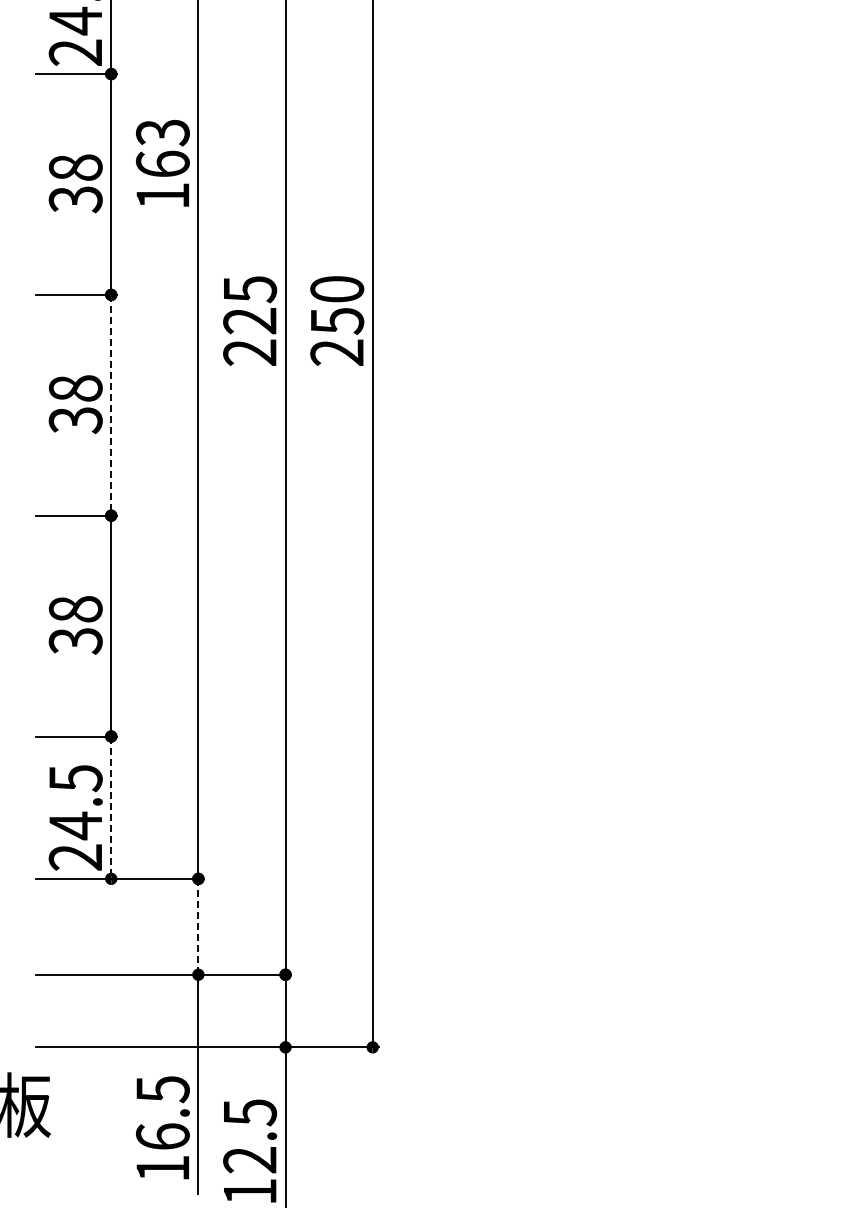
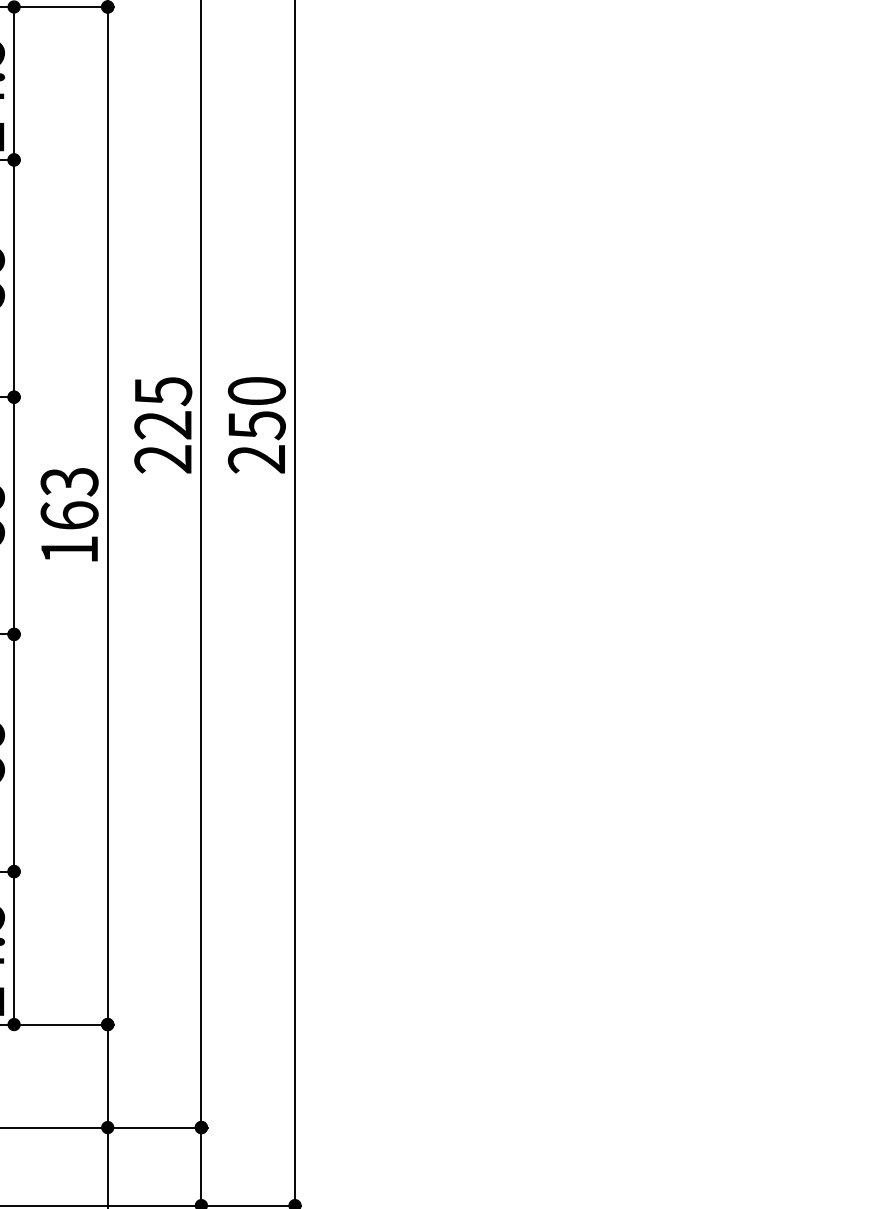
text: (162, 163) -> (69, 514), moved
line: (111, 405) -> (14, 516), dashed -> solid
line: (111, 808) -> (14, 948), dashed -> solid
line: (198, 926) -> (107, 1075), dashed -> solid

